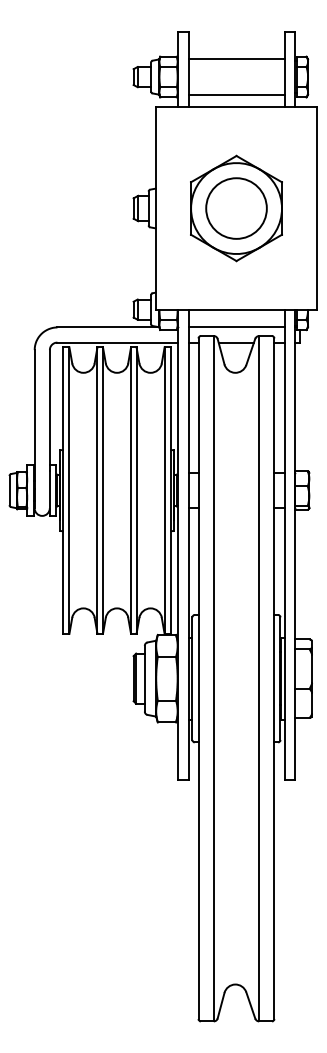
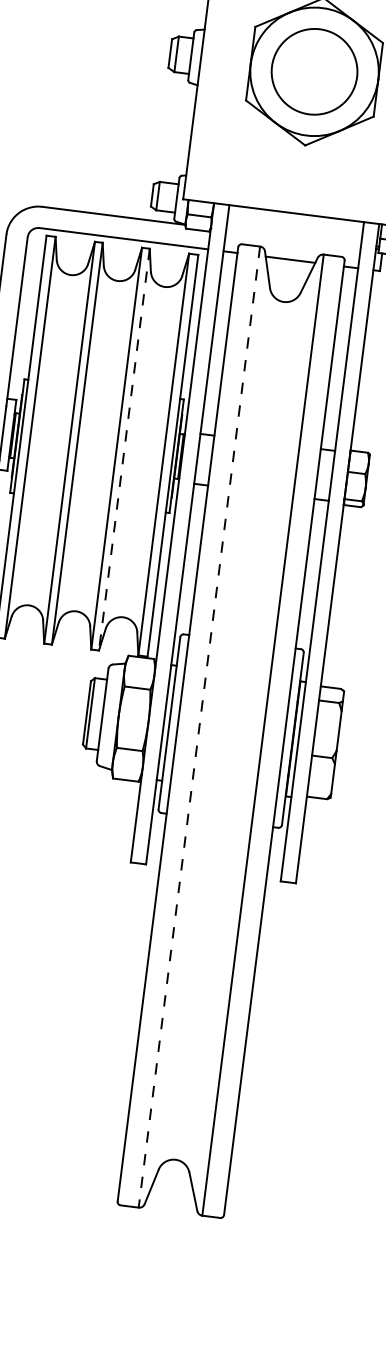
line: (236, 327) -> (293, 238), removed
line: (136, 491) -> (124, 450), solid -> dashed
line: (213, 678) -> (199, 726), solid -> dashed

